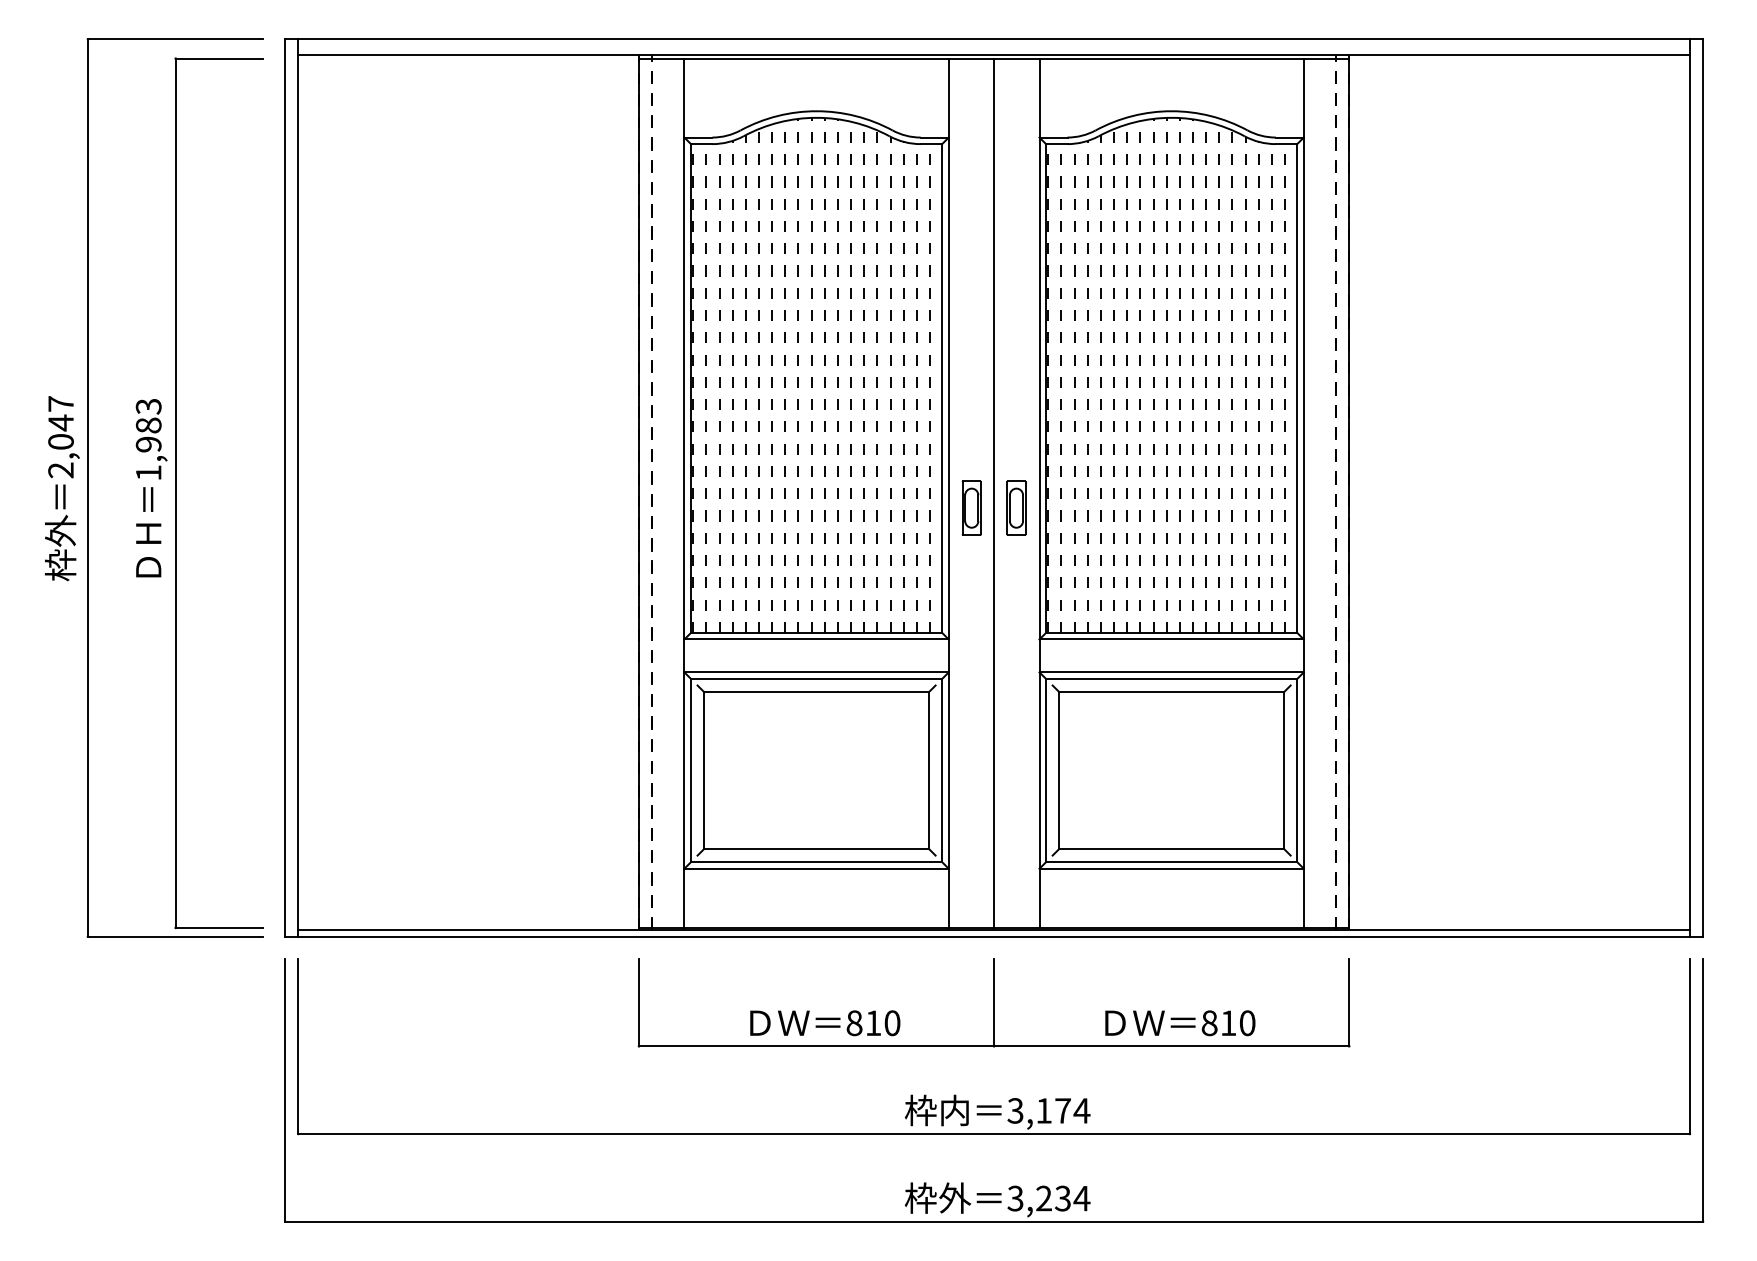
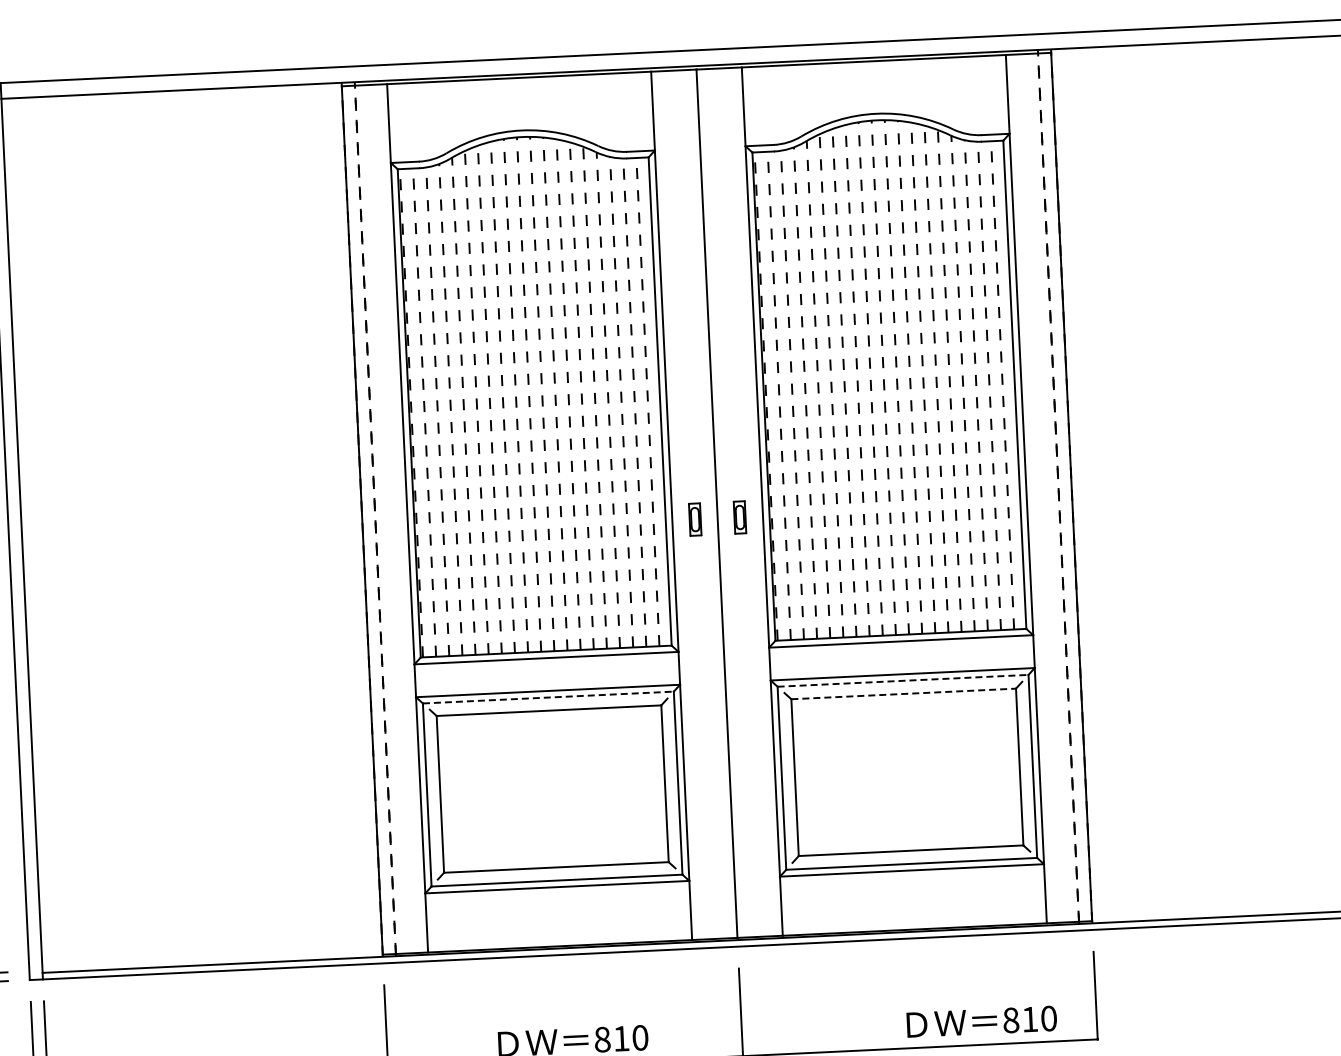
part: (971, 507) -> (695, 519), size x0.6
part: (1016, 507) -> (740, 516), size x0.6
line: (816, 678) -> (548, 697), solid -> dashed
line: (1171, 678) -> (902, 680), solid -> dashed
line: (1172, 692) -> (904, 694), solid -> dashed
text: (1180, 1023) -> (982, 1022), moved

